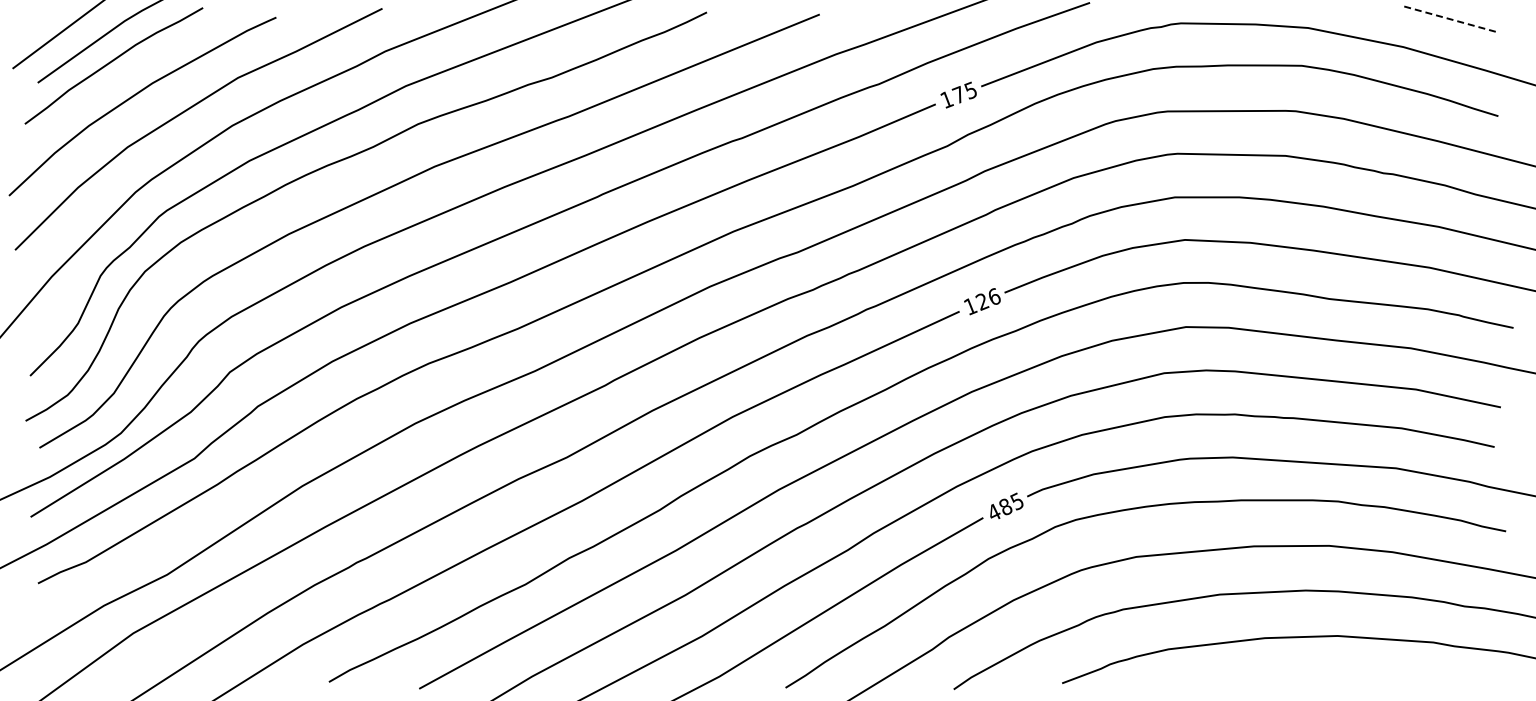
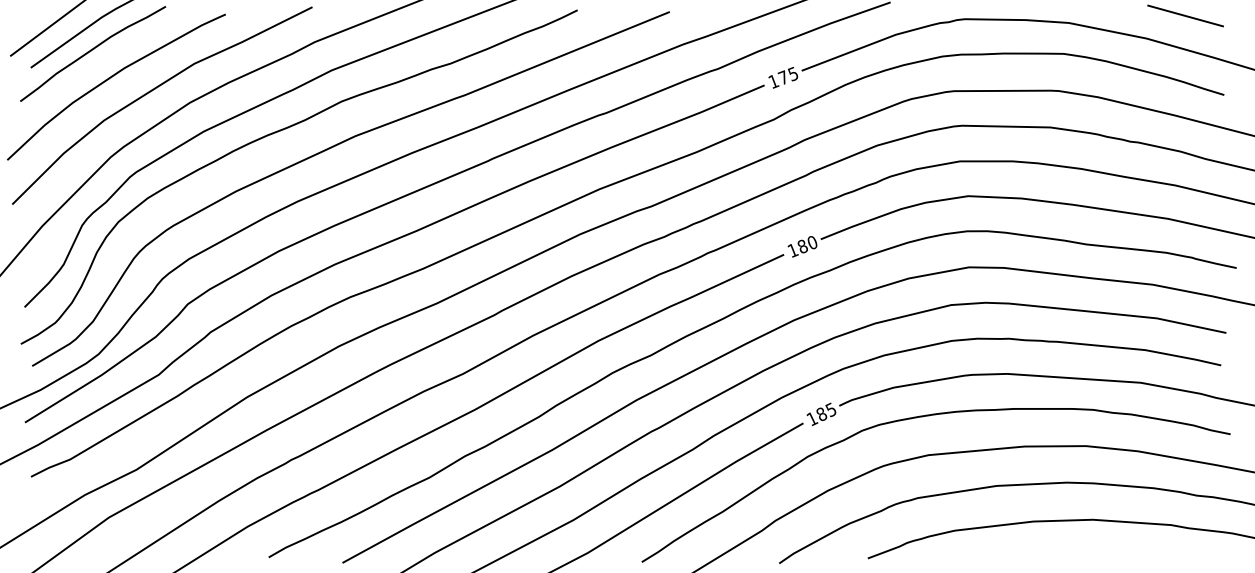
line: (1451, 19) -> (1185, 16), dashed -> solid
text: (987, 299) -> (806, 244), 126 -> 180
text: (994, 512) -> (812, 418), 485 -> 185

